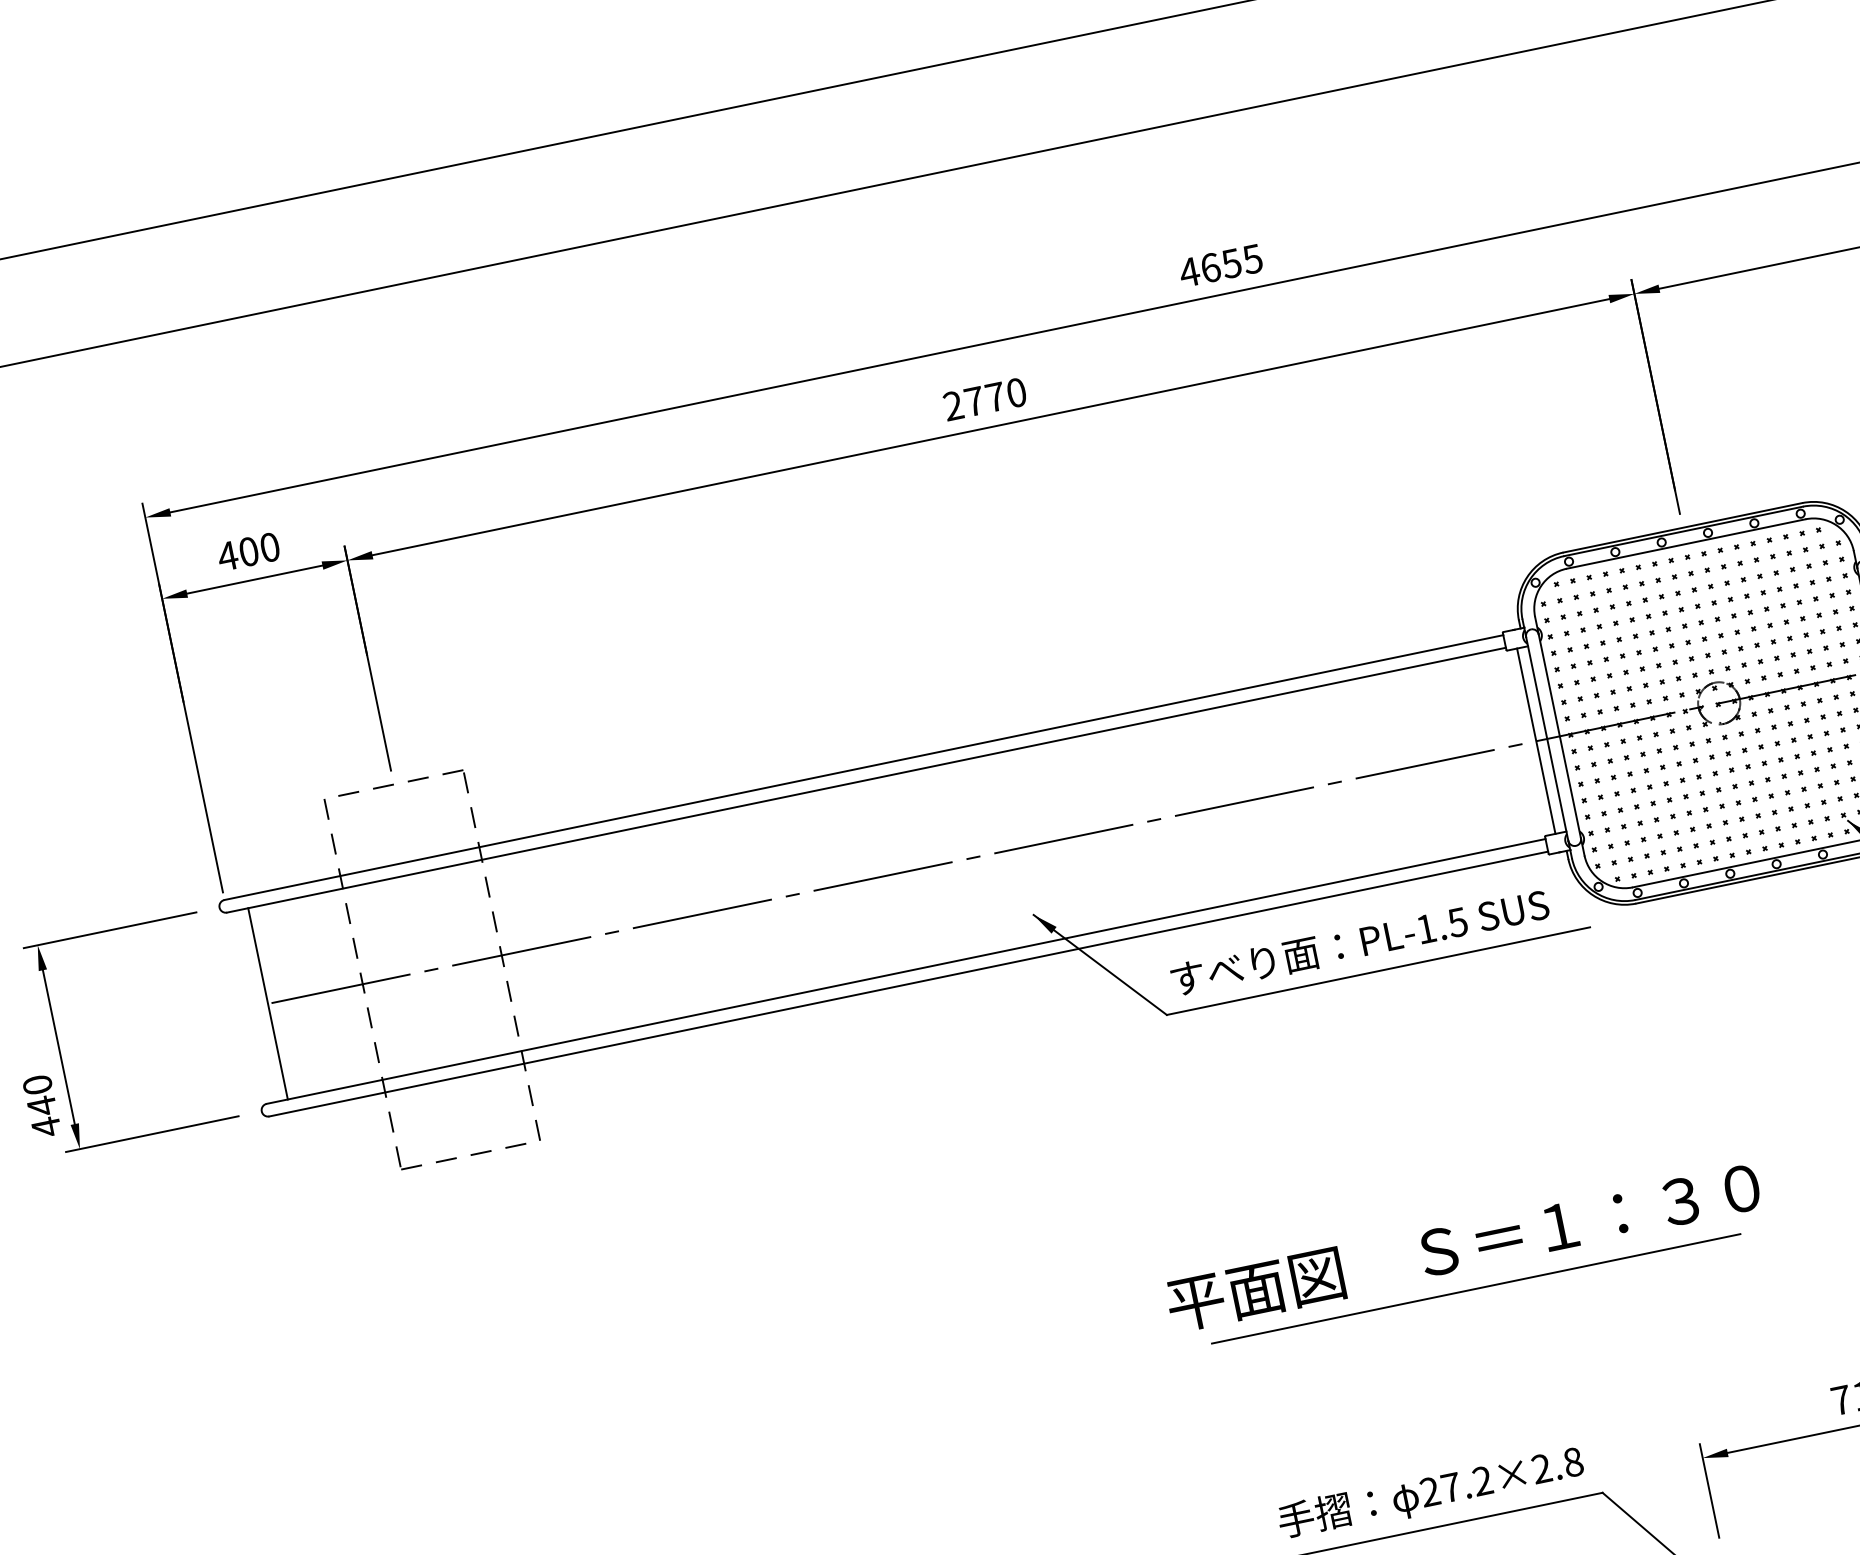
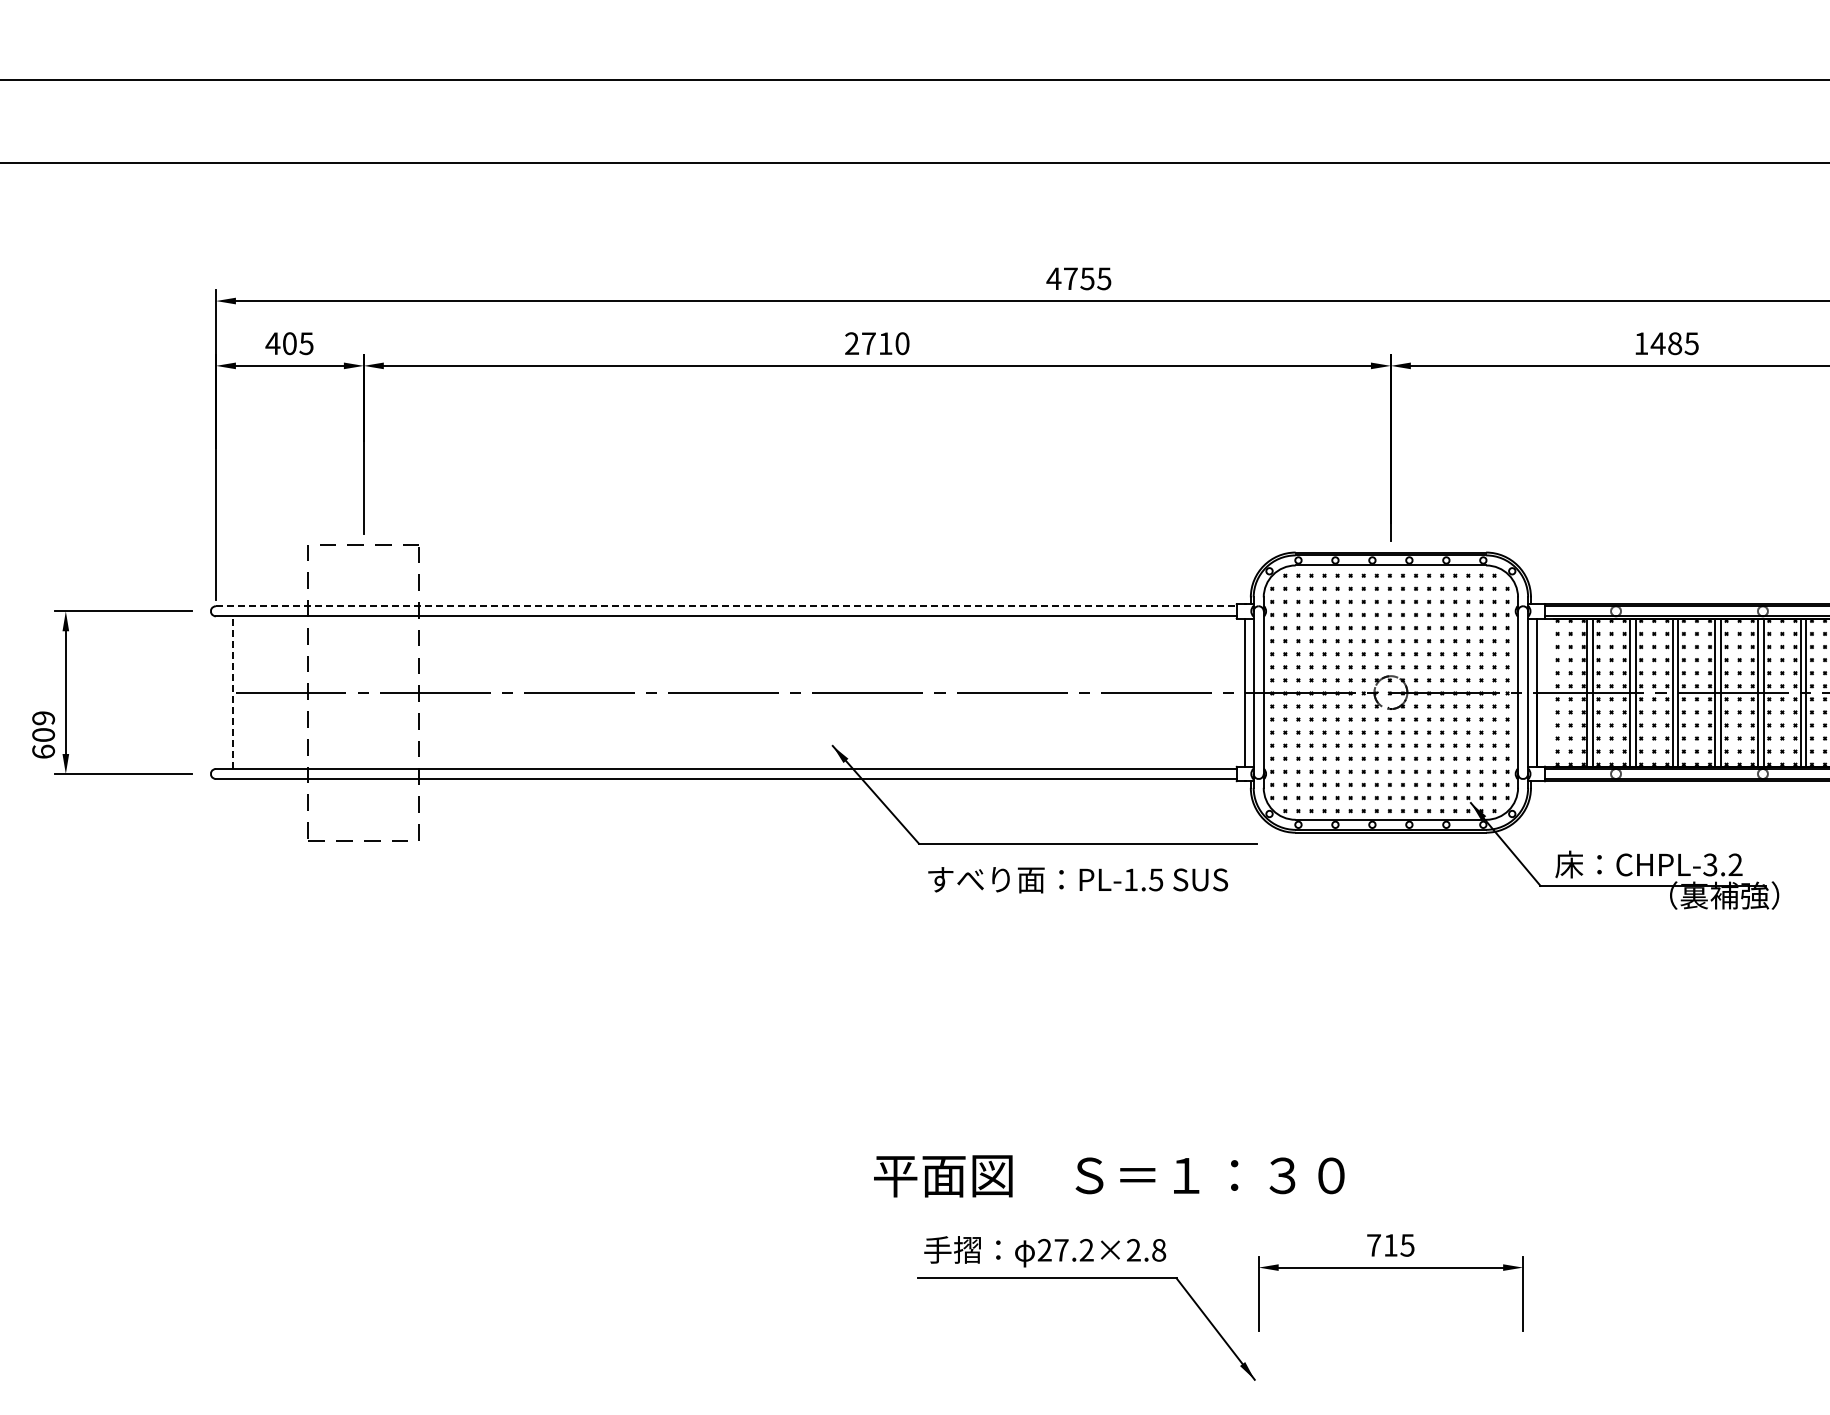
text: (1210, 267) -> (1070, 278), 4655 -> 4755
text: (995, 397) -> (885, 343), 2770 -> 2710
text: (269, 547) -> (306, 343), 400 -> 405
line: (864, 767) -> (726, 606), solid -> dashed
text: (1360, 943) -> (1078, 880), moved
line: (267, 1003) -> (232, 692), solid -> dashed
text: (41, 1106) -> (43, 735), 440 -> 609
text: (1464, 1247) -> (1109, 1176), moved
line: (1475, 1288) -> (1111, 1101), removed

